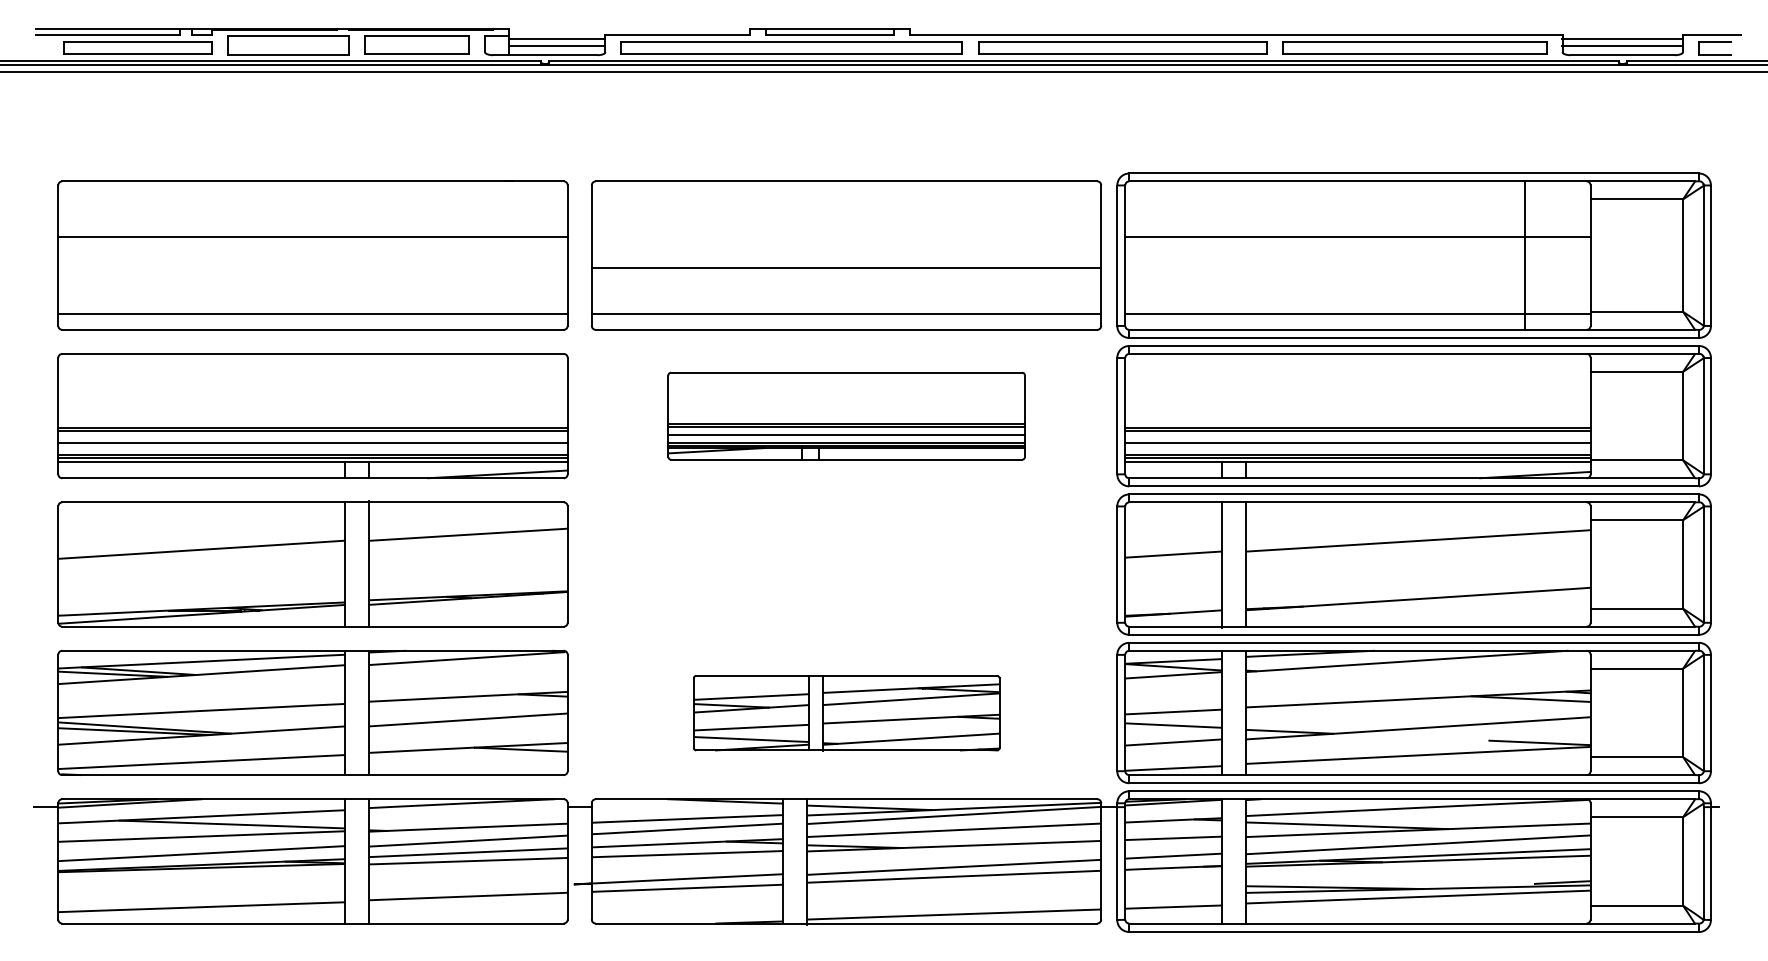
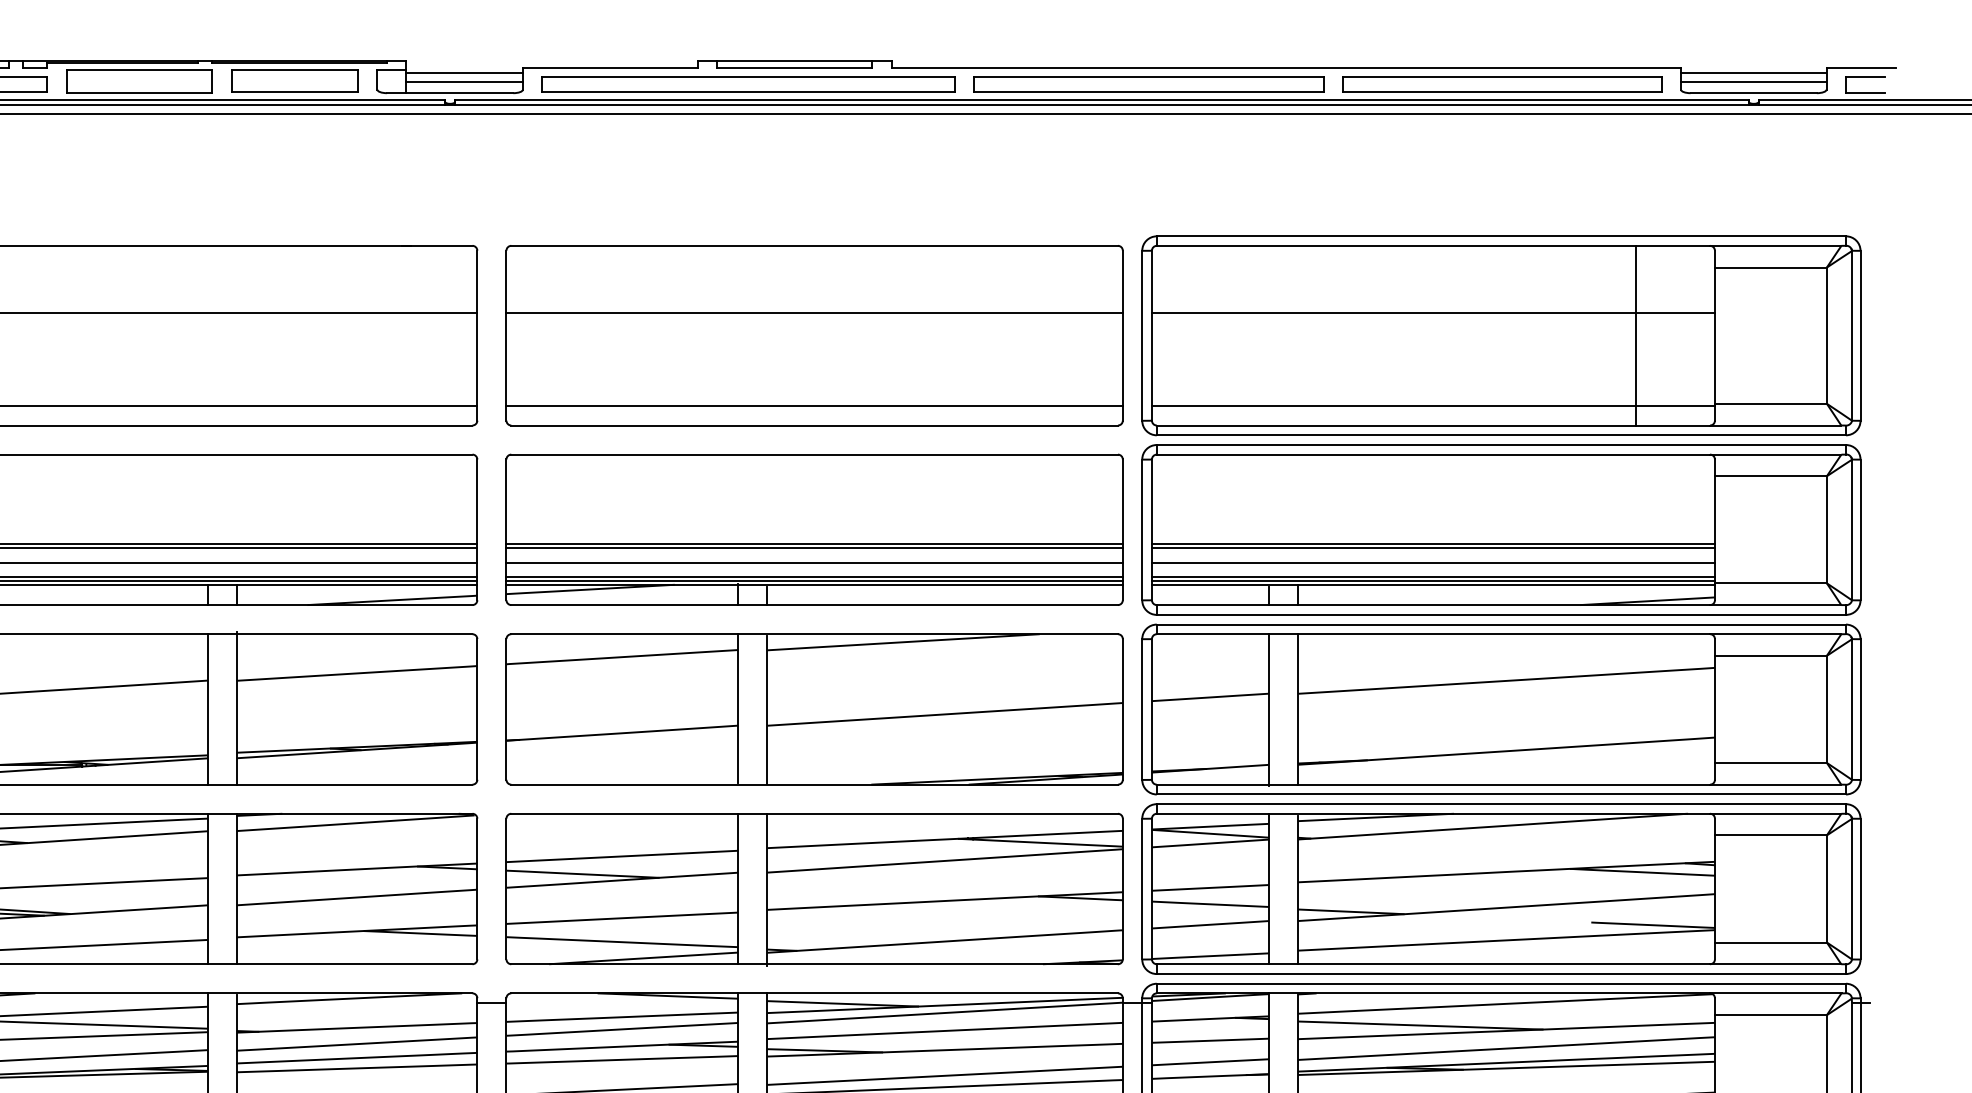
line: (846, 267) -> (814, 312), moved
part: (846, 416) -> (814, 530), size x1.43
part: (846, 564) -> (814, 709), added
part: (846, 713) -> (814, 889), size x1.67

